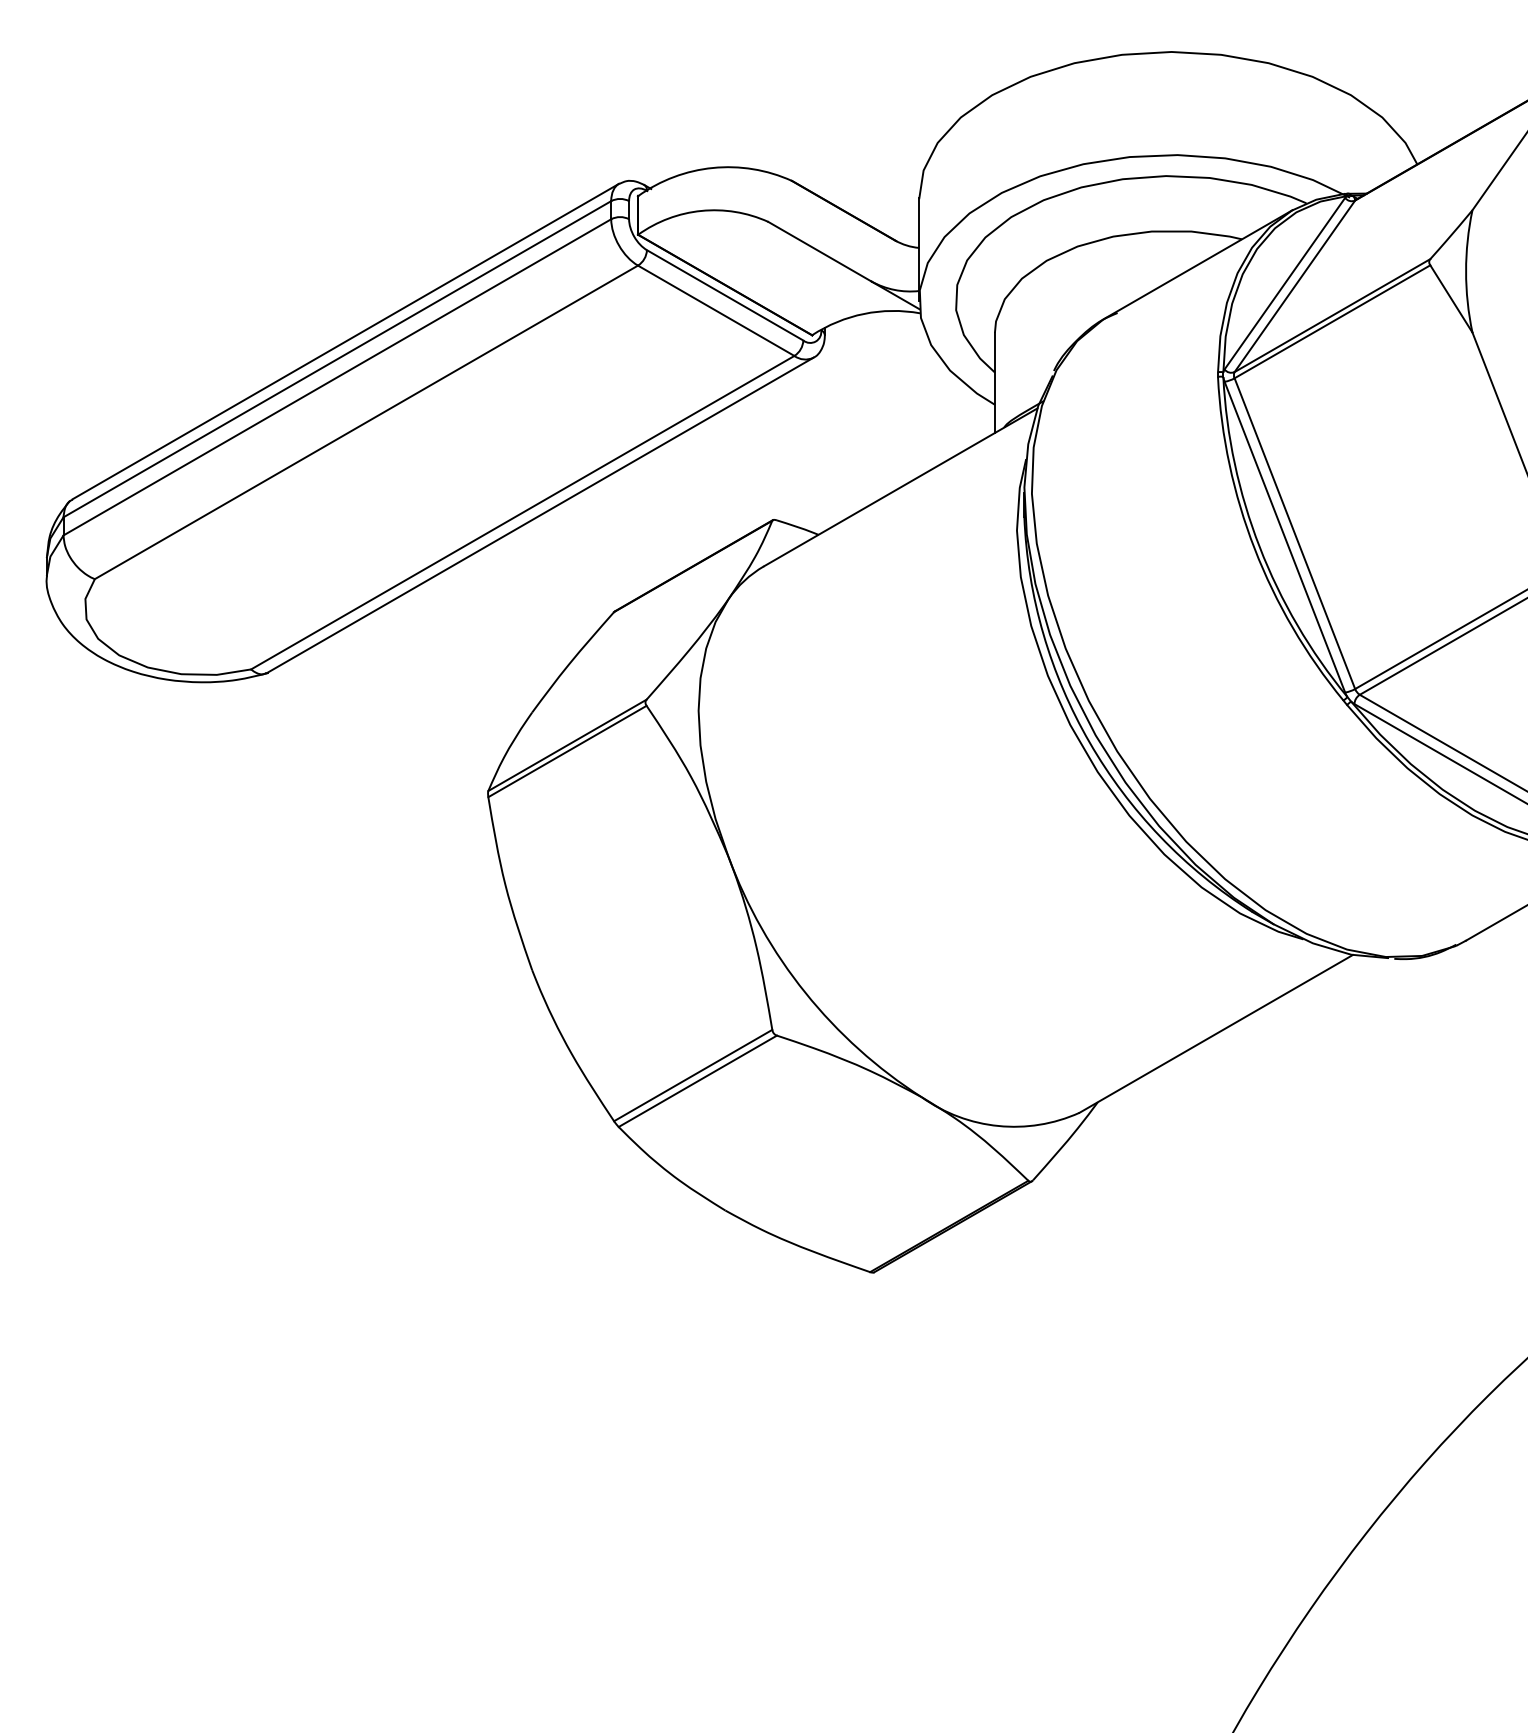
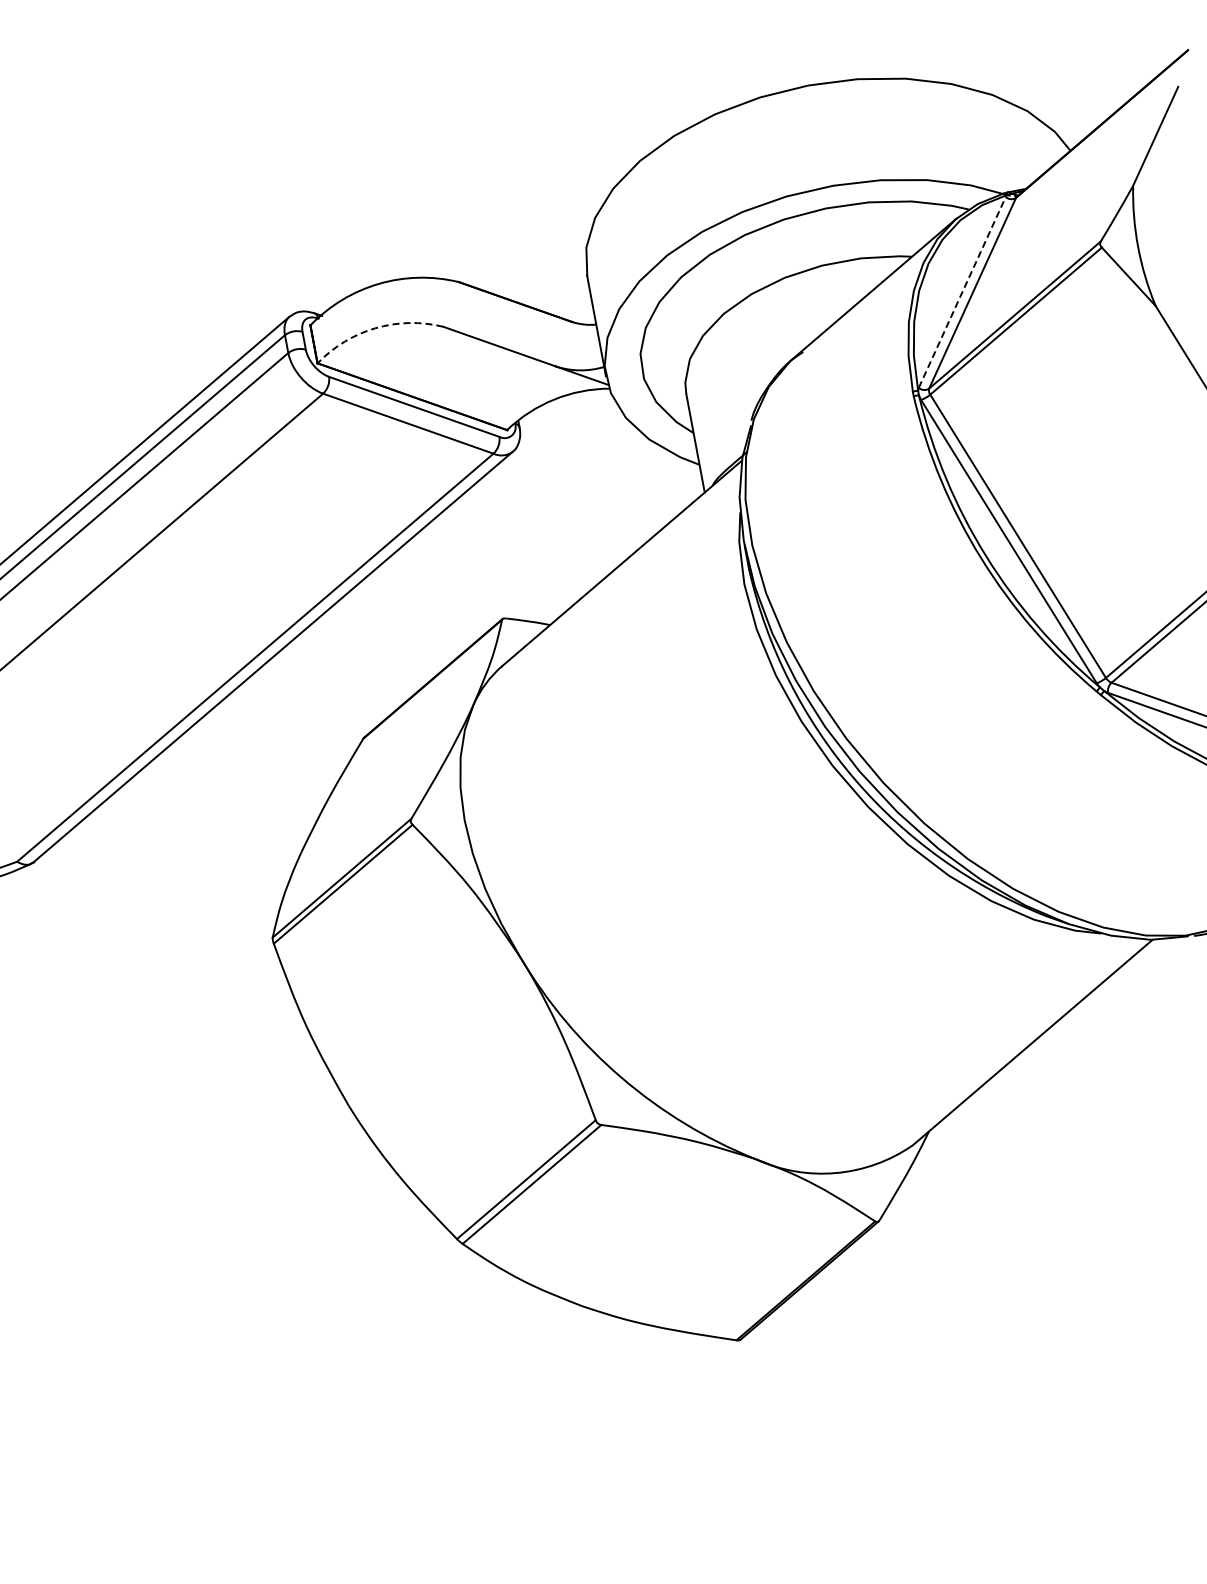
arc: (701, 210) -> (375, 327), solid -> dashed
line: (1284, 283) -> (961, 292), solid -> dashed

